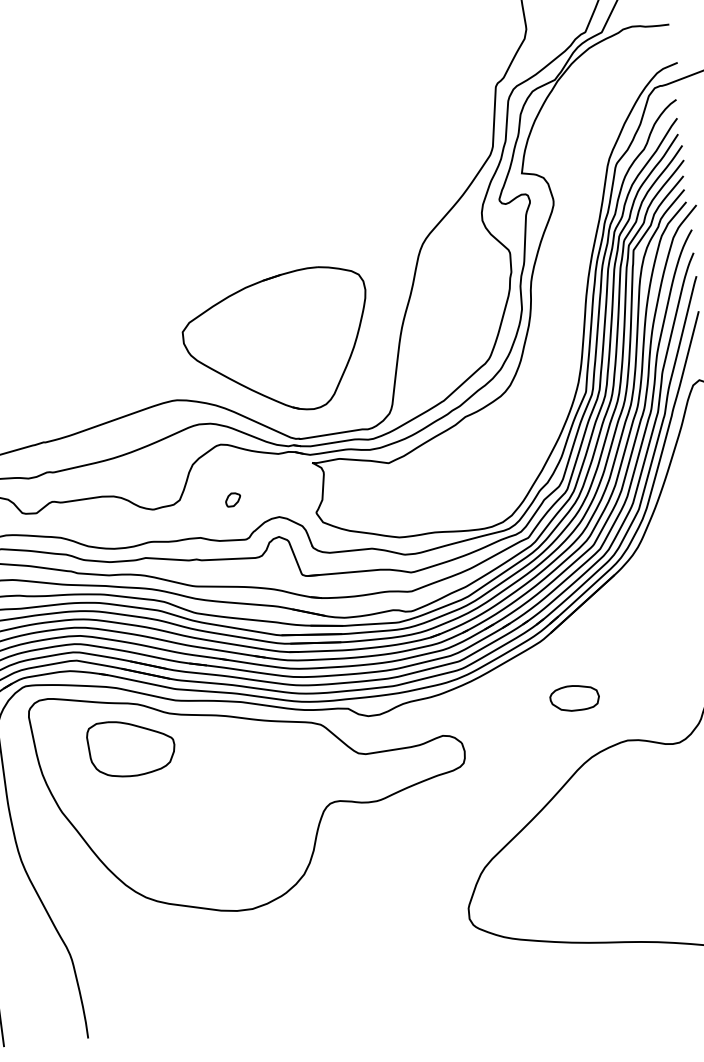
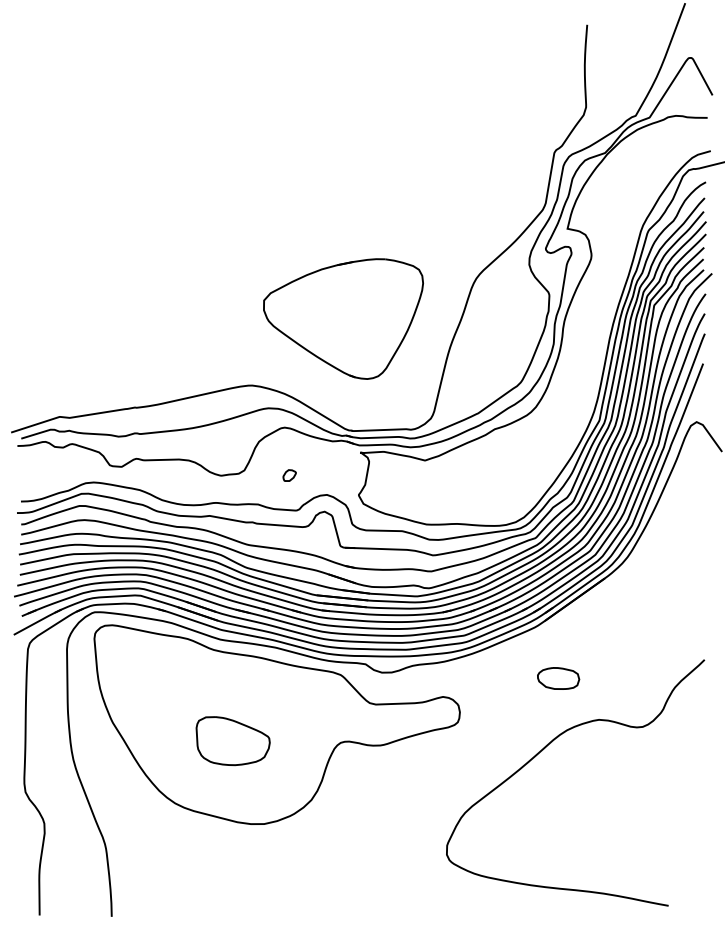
part: (277, 341) -> (343, 318), moved
part: (130, 748) -> (232, 741), moved

